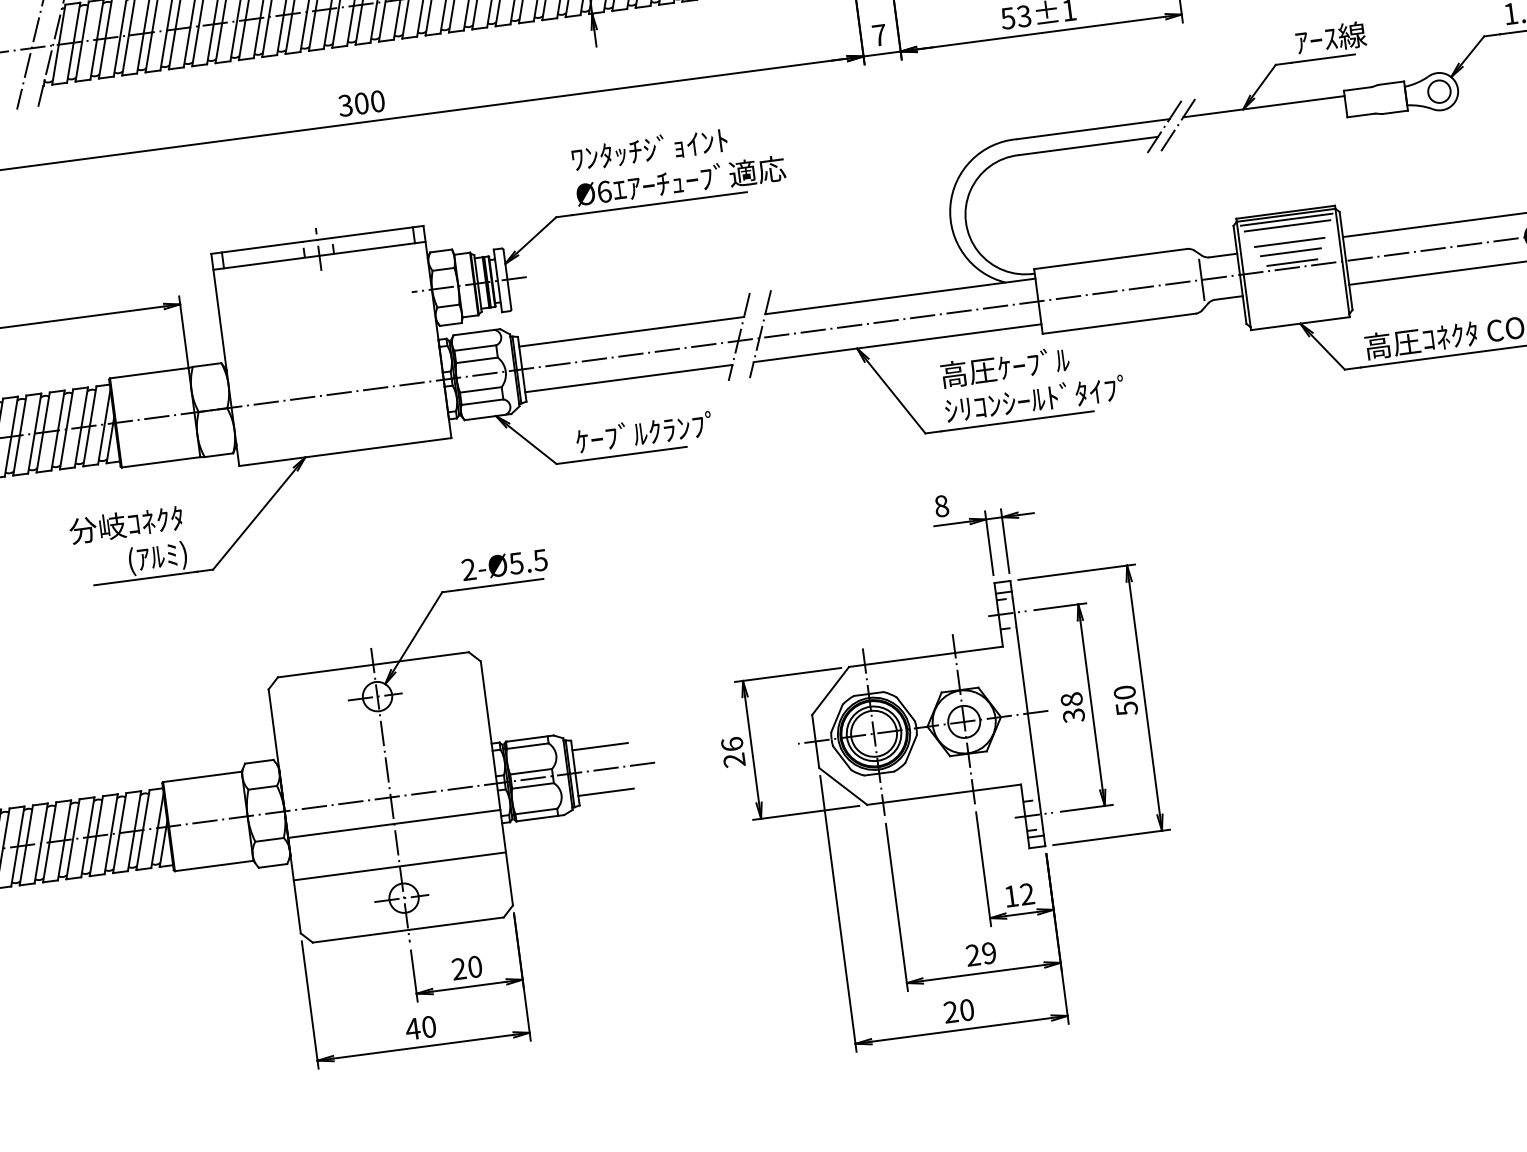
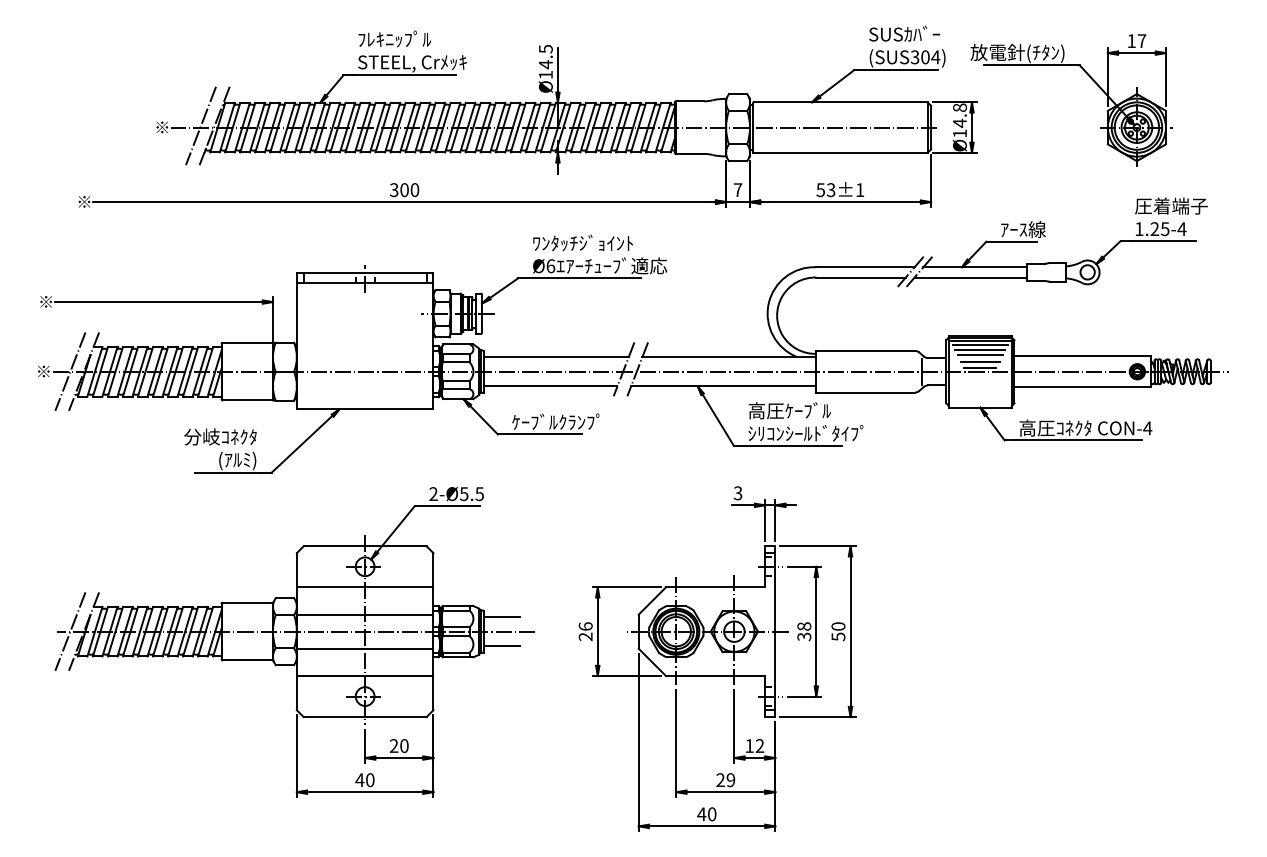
line: (1258, 123) -> (970, 277), added
line: (1288, 233) -> (980, 349), added
text: (940, 506) -> (737, 493), 8 -> 3
line: (380, 728) -> (364, 587), added
line: (386, 770) -> (364, 614), added
text: (950, 1012) -> (701, 814), 20 -> 40

